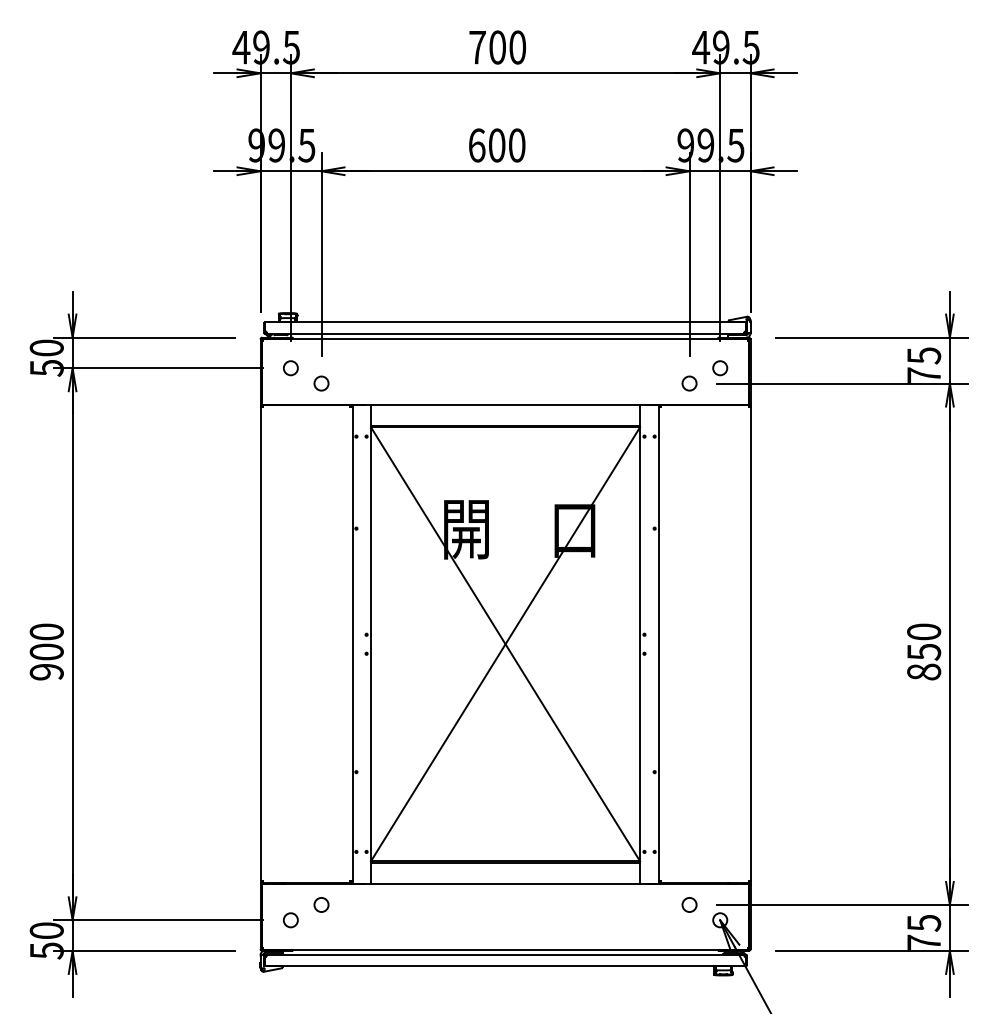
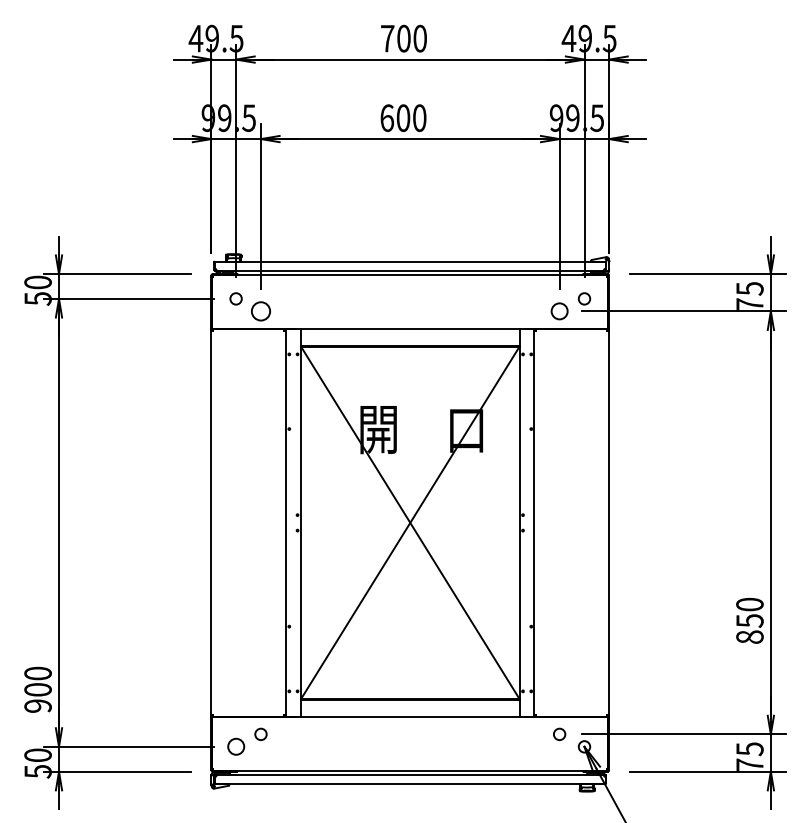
circle: (321, 383) -> (260, 311), size x1.6
circle: (689, 383) -> (559, 311), size x1.4
text: (46, 651) -> (37, 689), moved
text: (924, 651) -> (750, 620), moved
circle: (290, 920) -> (235, 747), size x1.4

